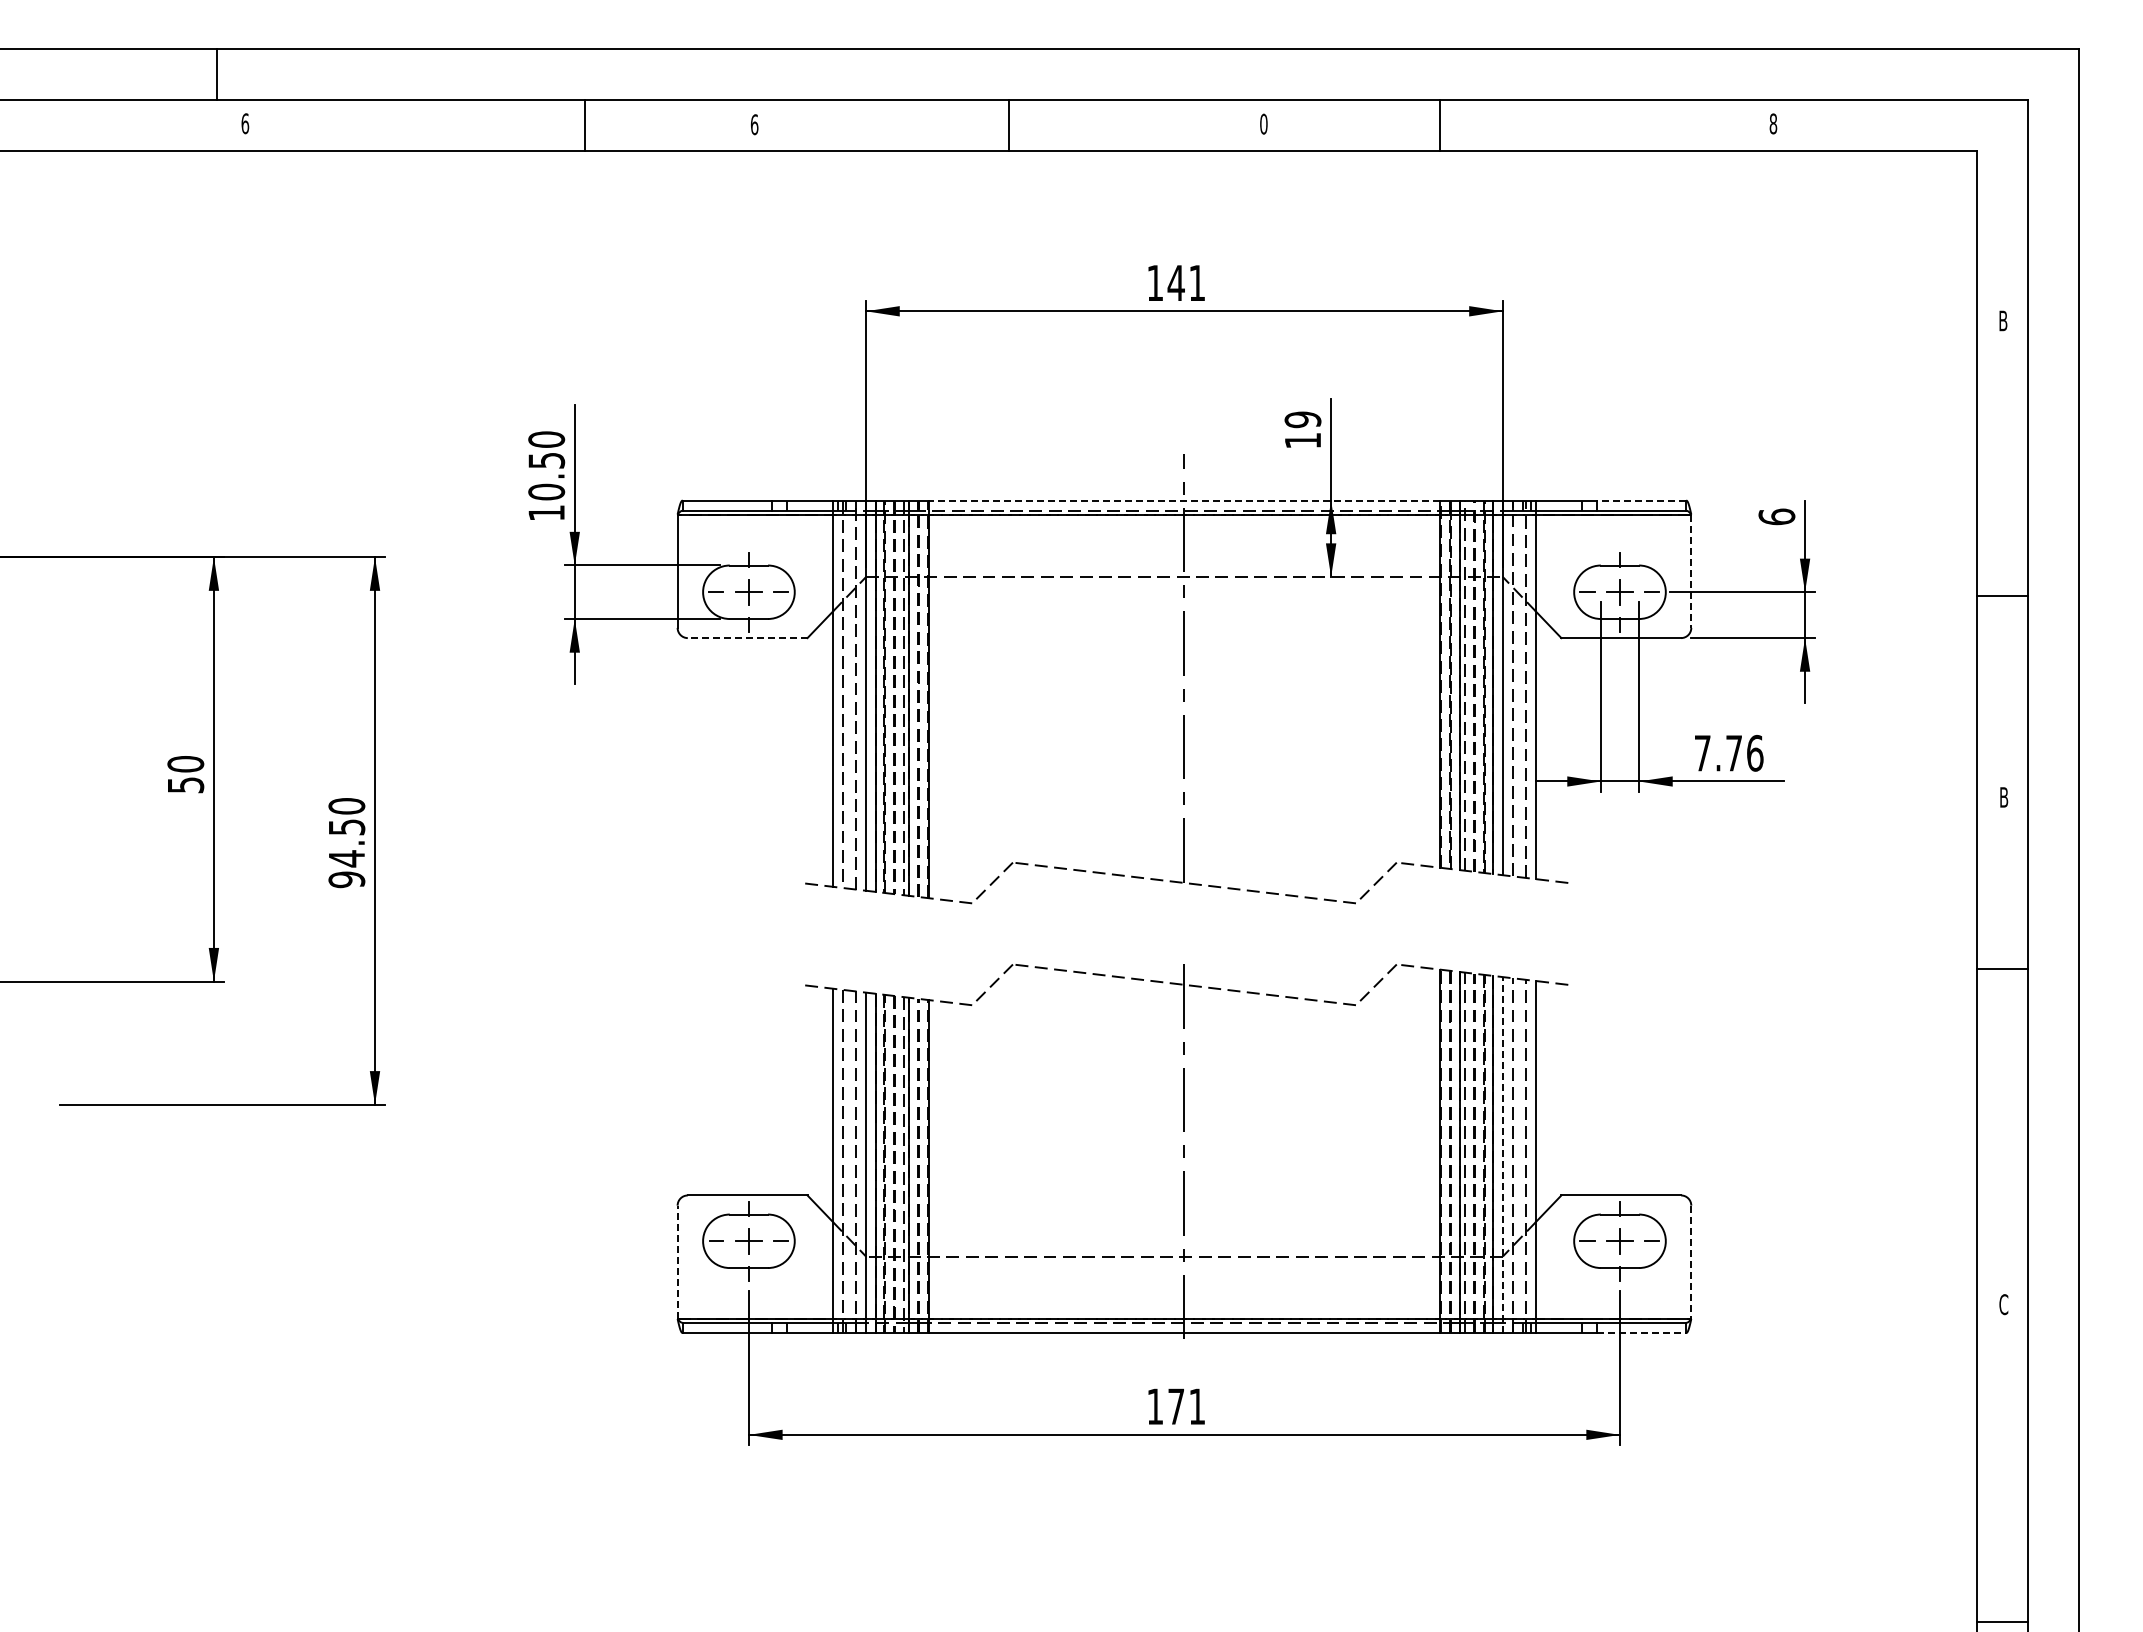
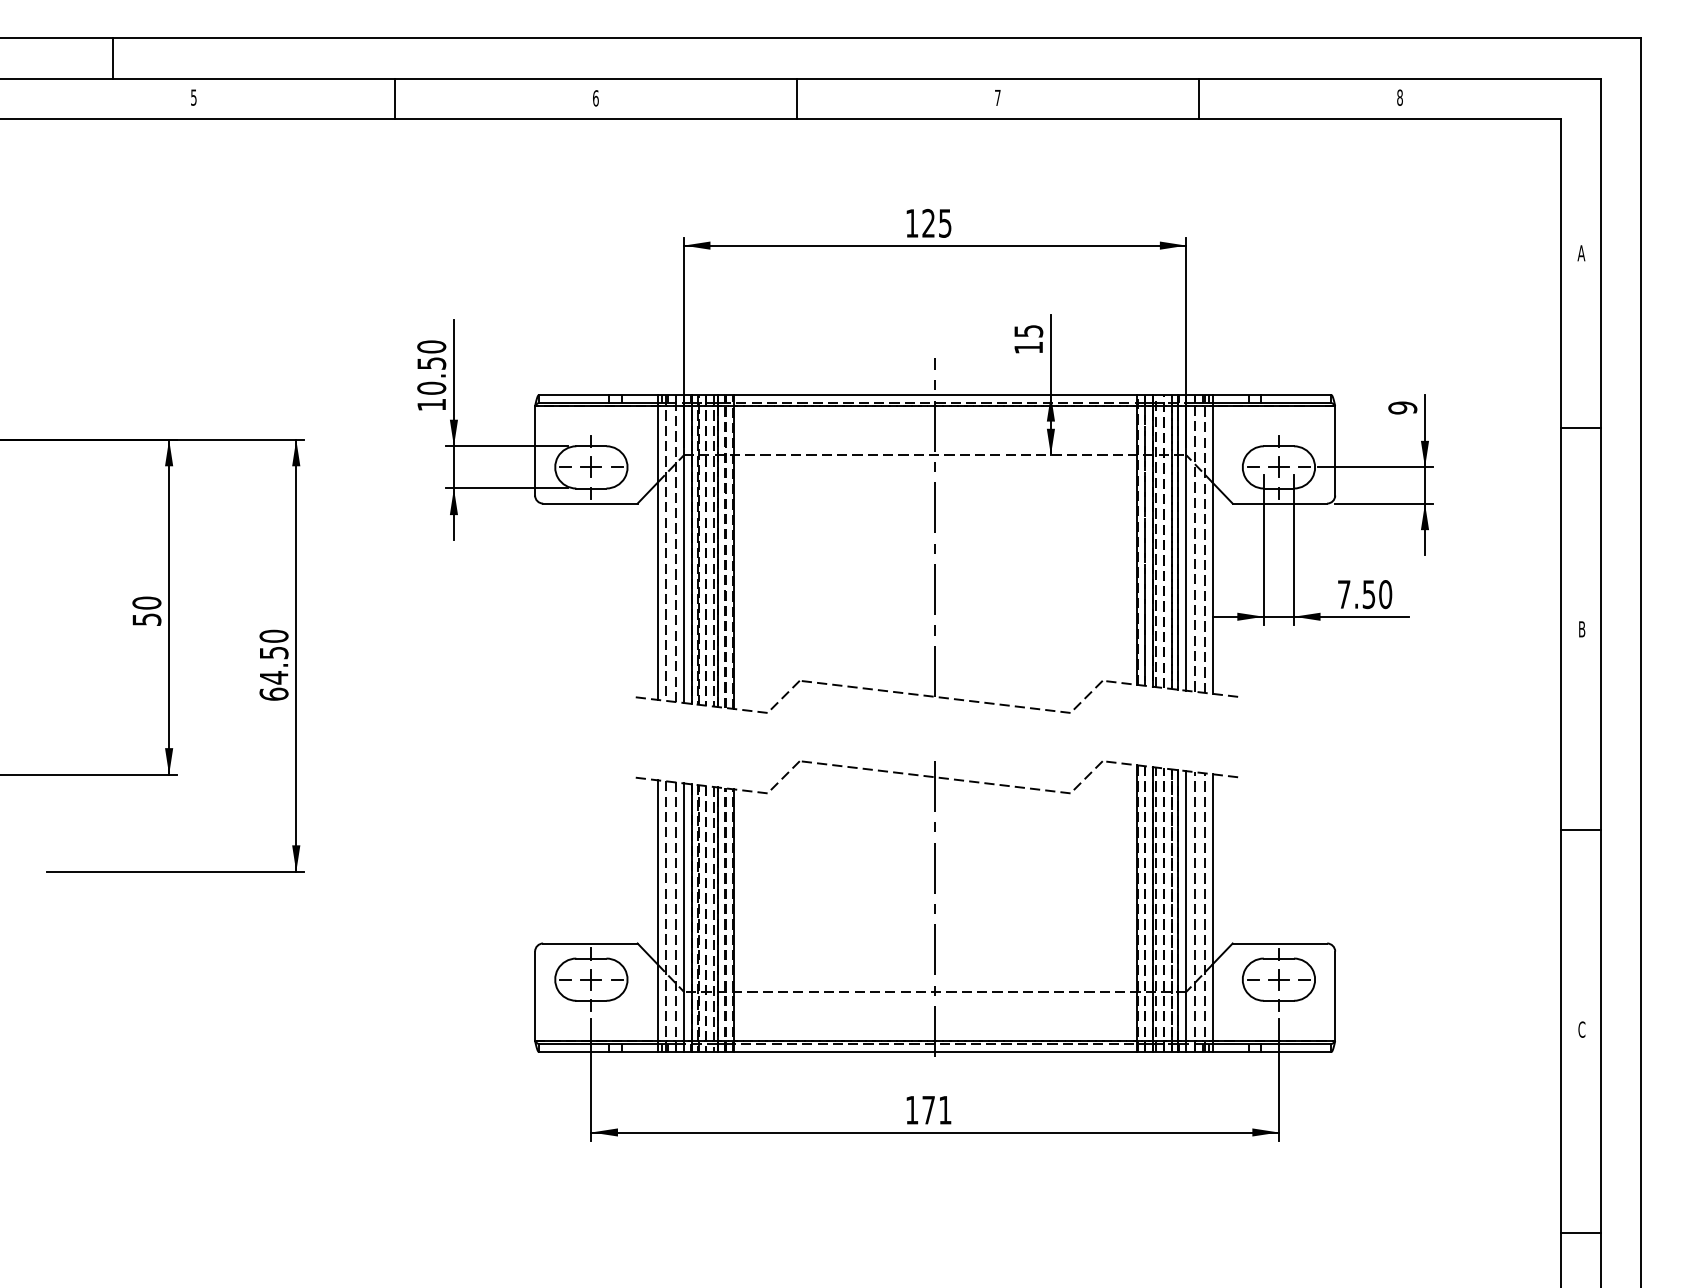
line: (217, 73) -> (113, 57), moved
text: (245, 123) -> (194, 97), 6 -> 5
text: (1263, 123) -> (997, 97), 0 -> 7
line: (584, 124) -> (394, 98), moved
line: (1440, 124) -> (1198, 98), moved
text: (1185, 282) -> (935, 222), 141 -> 125
text: (2003, 320) -> (1581, 252), B -> A
text: (1302, 419) -> (1028, 331), 19 -> 15
line: (1183, 500) -> (934, 394), dashed -> solid
line: (1641, 500) -> (1295, 394), dashed -> solid
text: (1776, 516) -> (1402, 407), 6 -> 9
line: (1691, 571) -> (1335, 451), dashed -> solid
line: (2001, 595) -> (1580, 428), moved
line: (747, 638) -> (590, 503), dashed -> solid
text: (1744, 752) -> (1377, 593), 7.76 -> 7.50
text: (346, 879) -> (273, 694), 94.50 -> 64.50
line: (2001, 969) -> (1580, 830), moved
line: (1502, 1155) -> (1186, 911), dashed -> solid
line: (677, 1262) -> (535, 996), dashed -> solid
line: (1691, 1262) -> (1335, 996), dashed -> solid
line: (1641, 1332) -> (1295, 1051), dashed -> solid
line: (2001, 1621) -> (1580, 1232), moved

